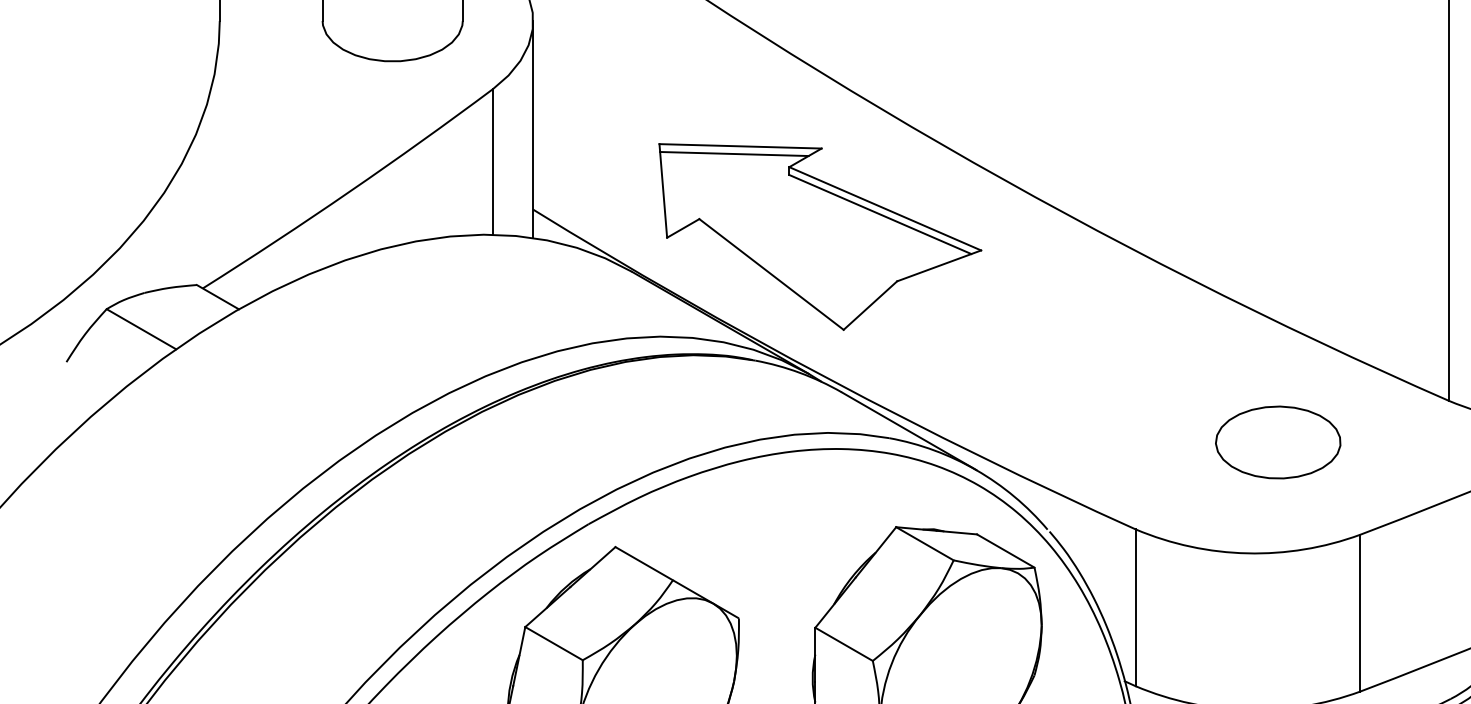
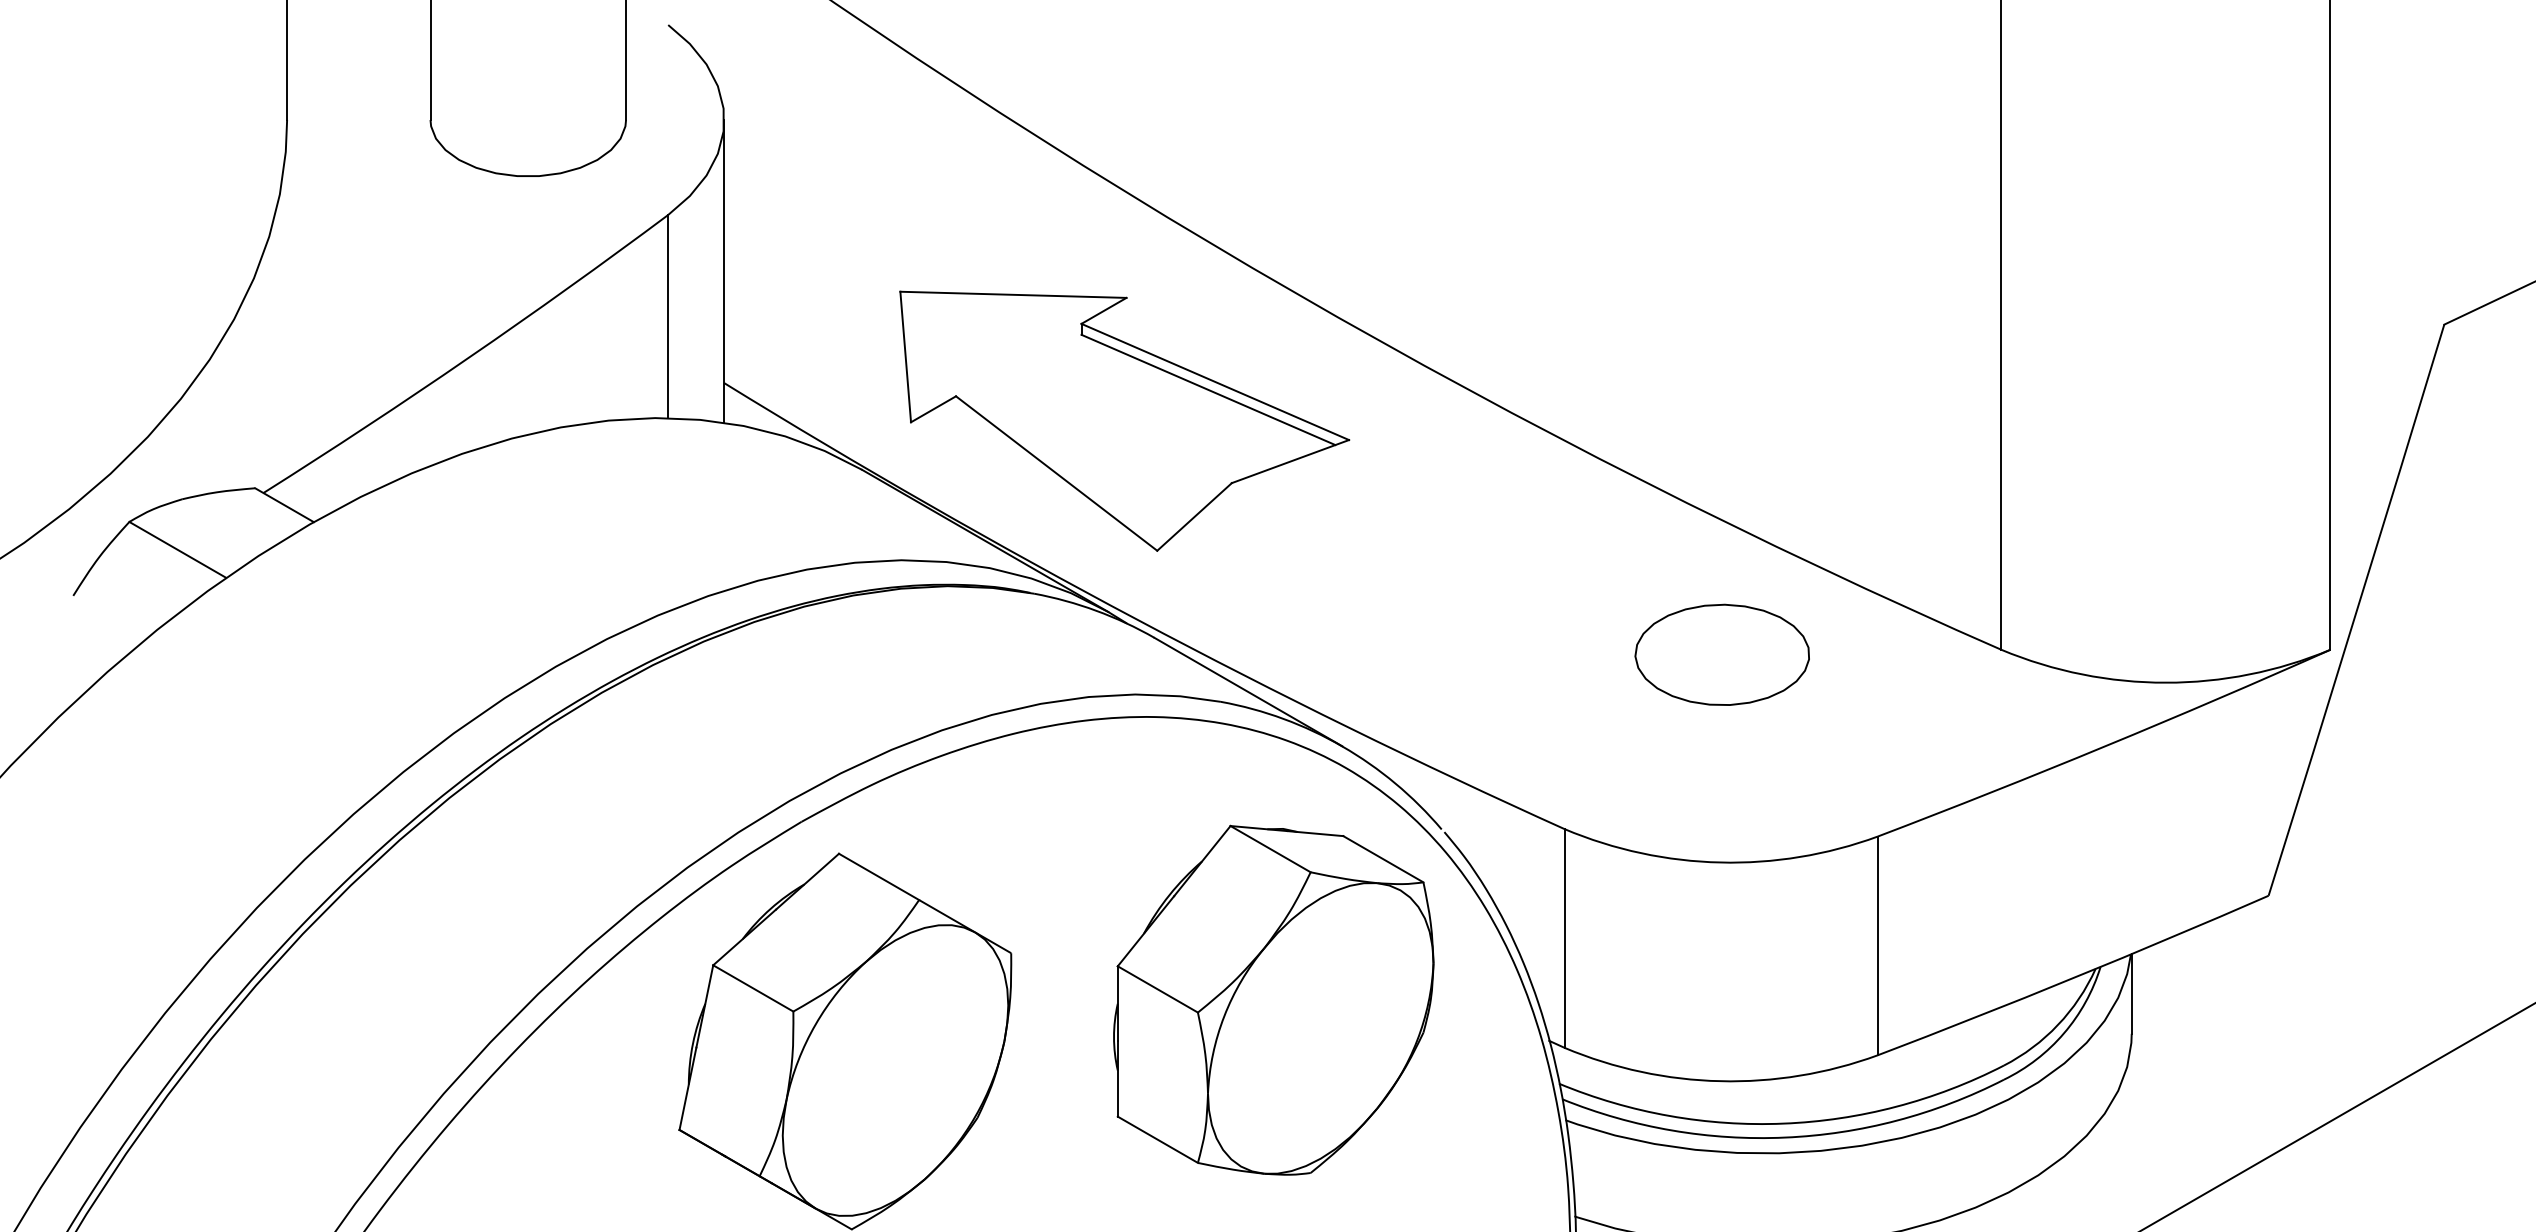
line: (734, 153) -> (1004, 305), removed
part: (1277, 442) -> (1721, 654), moved

